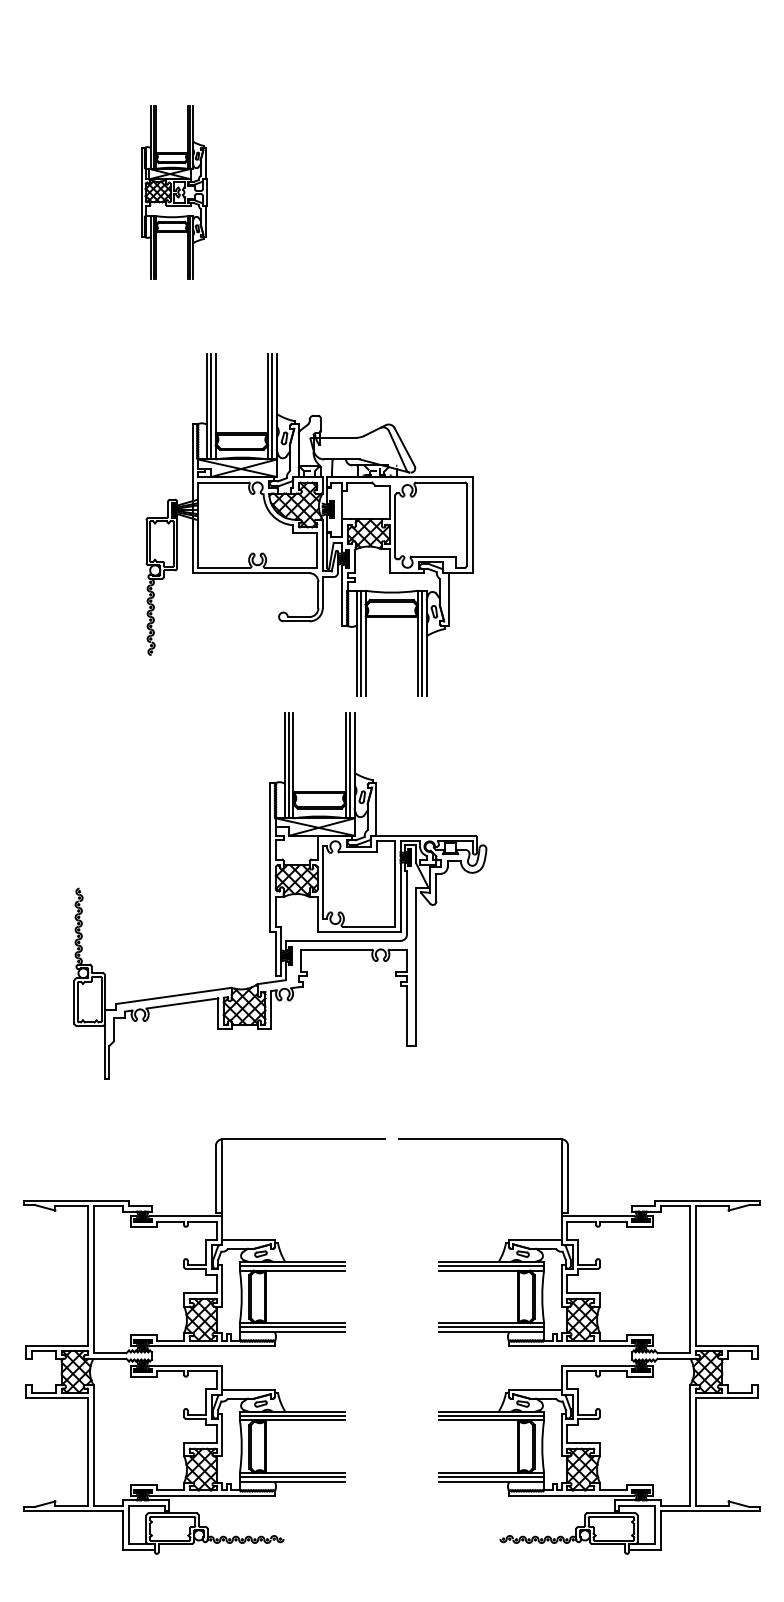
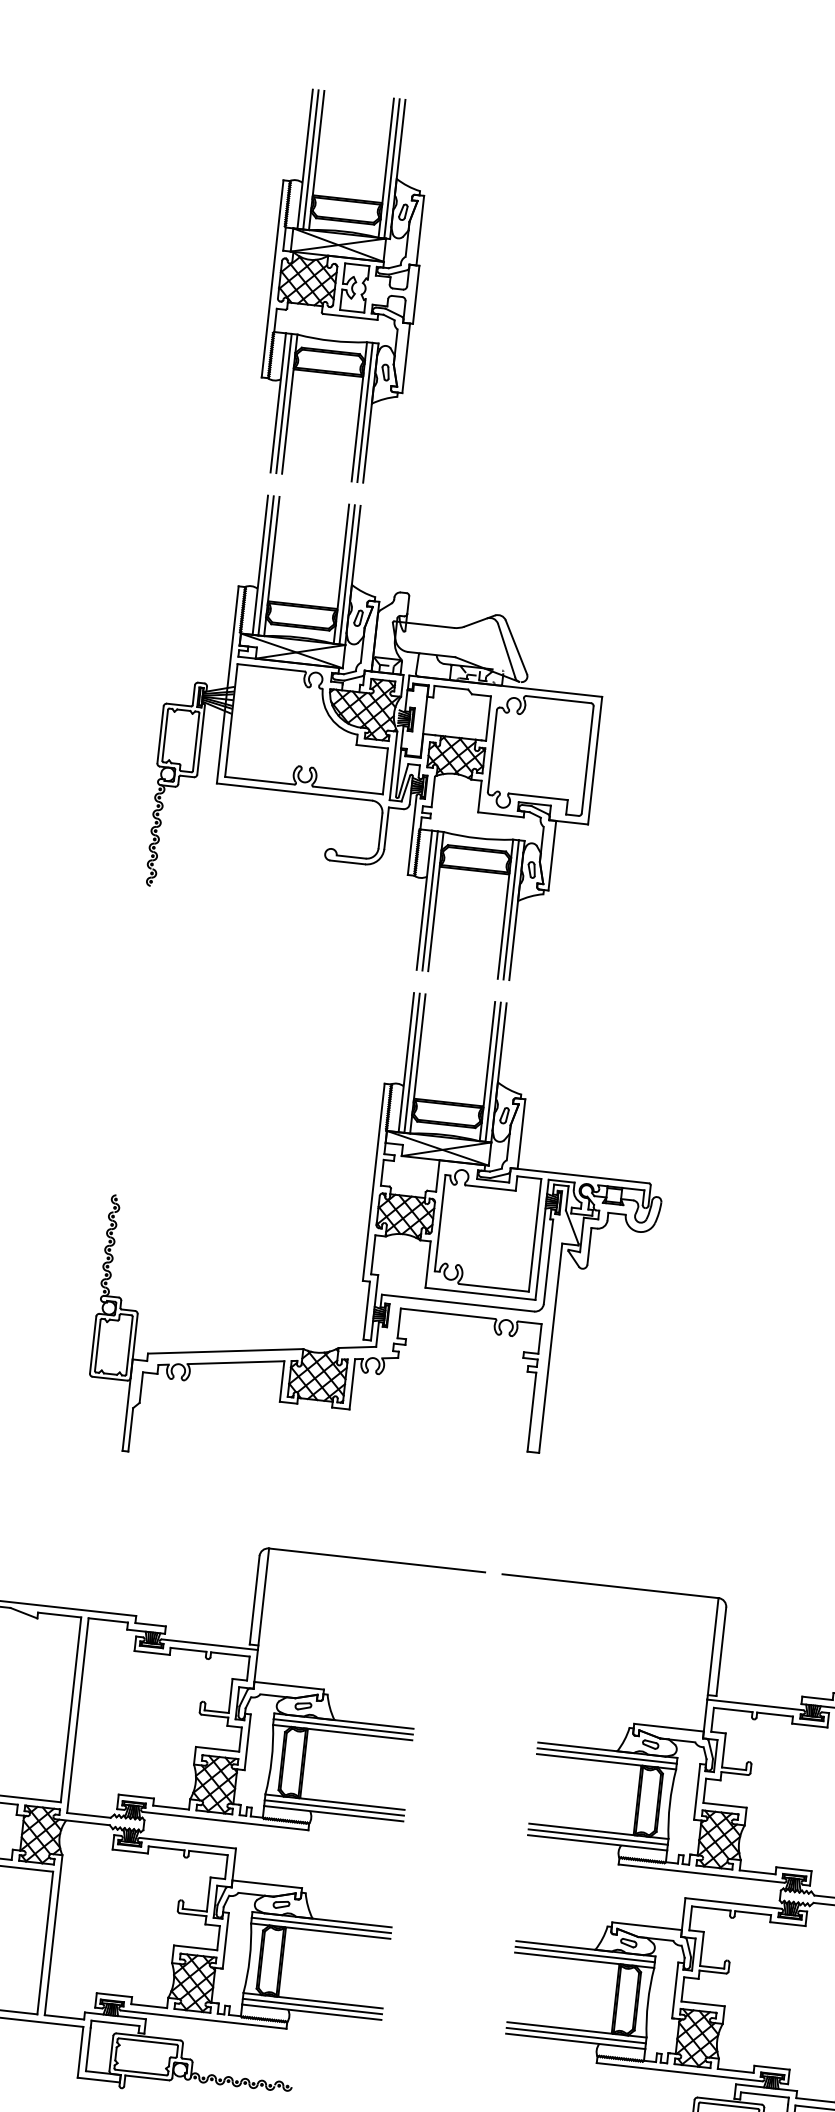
part: (174, 192) -> (344, 286), size x1.67
part: (309, 524) -> (379, 735), moved

